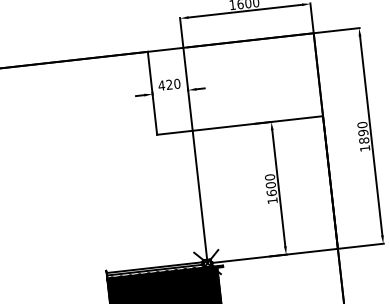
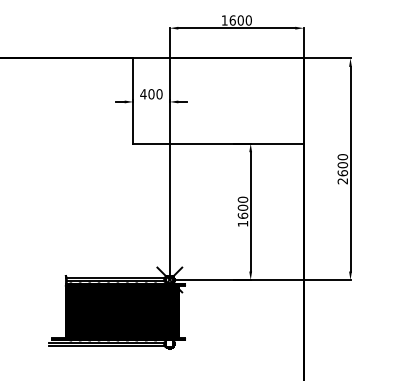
text: (169, 84) -> (151, 94), 420 -> 400
text: (363, 140) -> (342, 173), 1890 -> 2600

